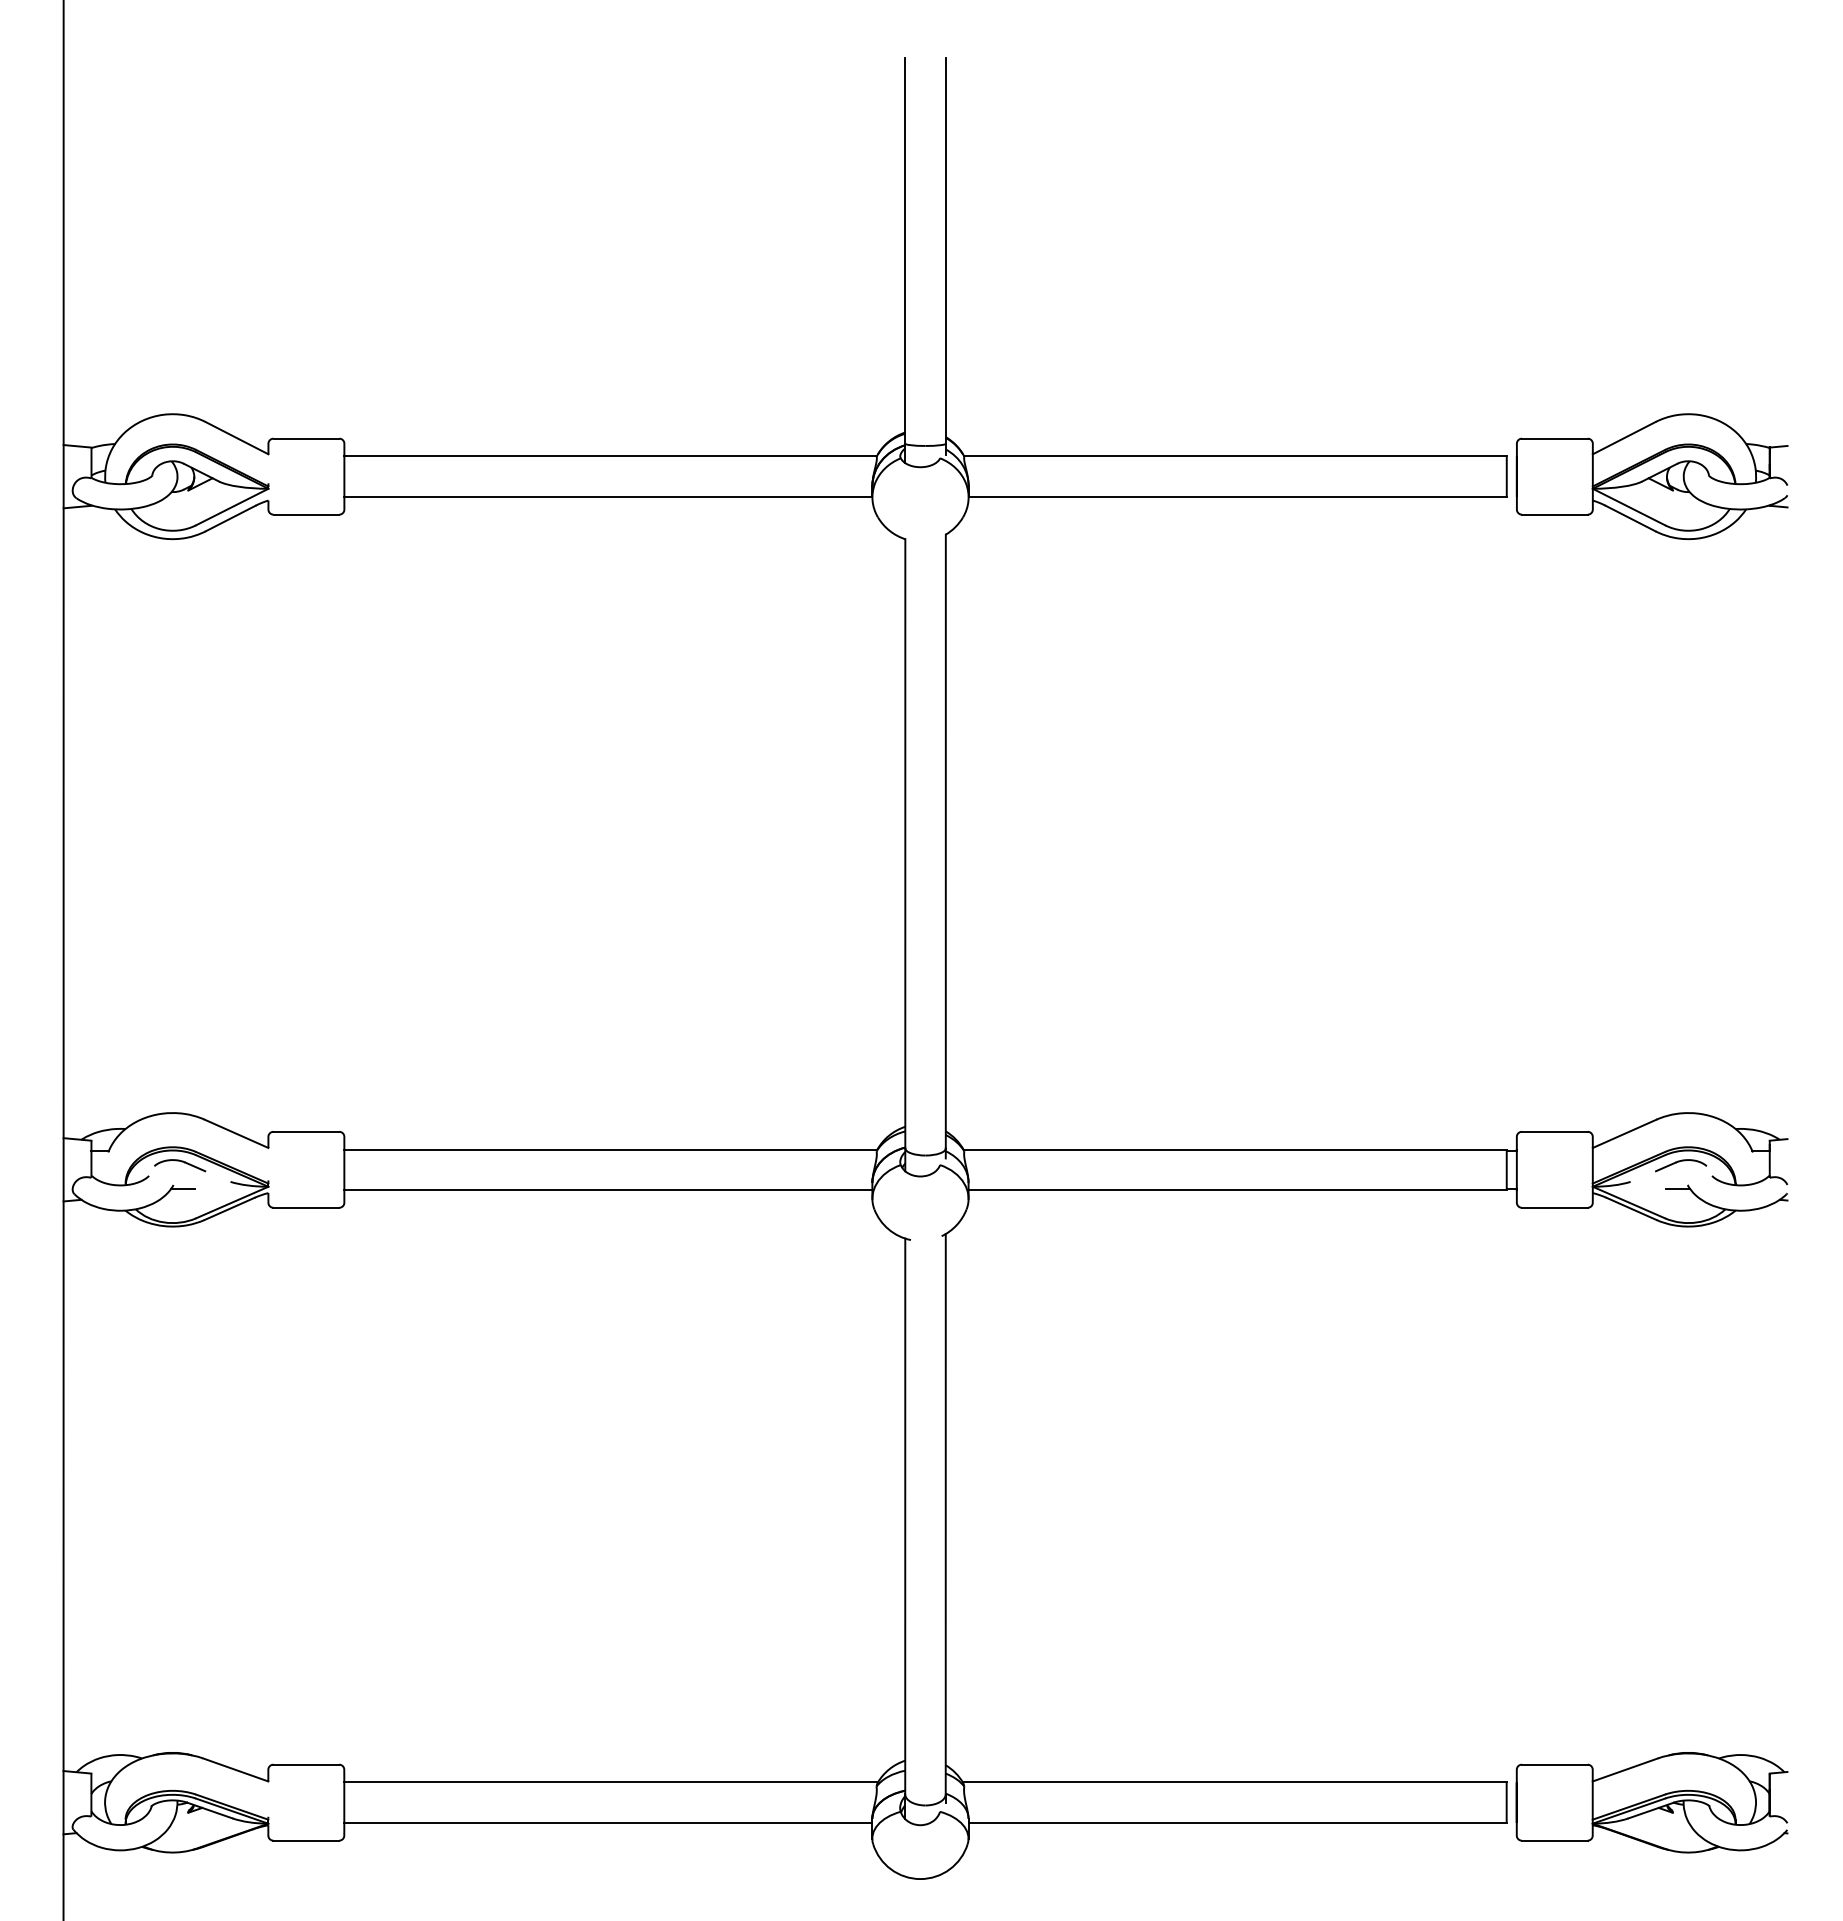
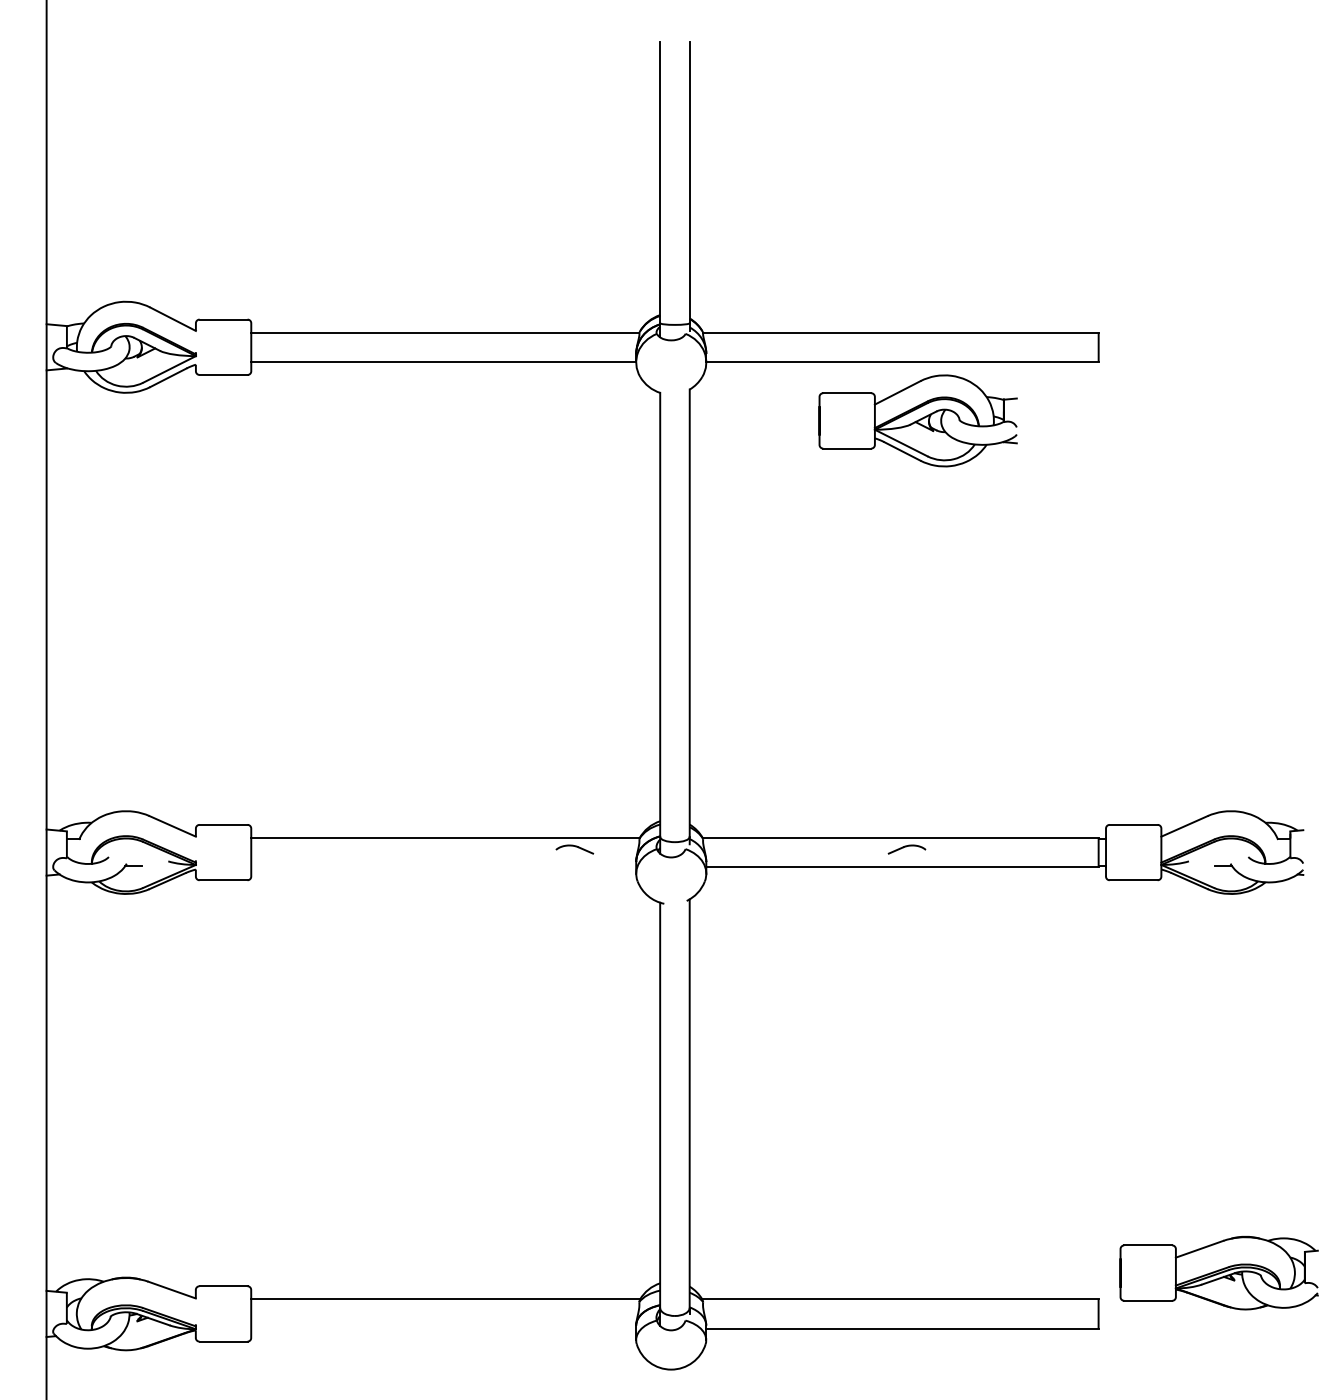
part: (1651, 476) -> (917, 420), moved
part: (180, 1165) -> (575, 849), moved
part: (1681, 1165) -> (907, 849), moved
line: (608, 1190) -> (443, 867), removed
part: (1651, 1802) -> (1218, 1272), moved
line: (608, 1822) -> (443, 1328), removed

